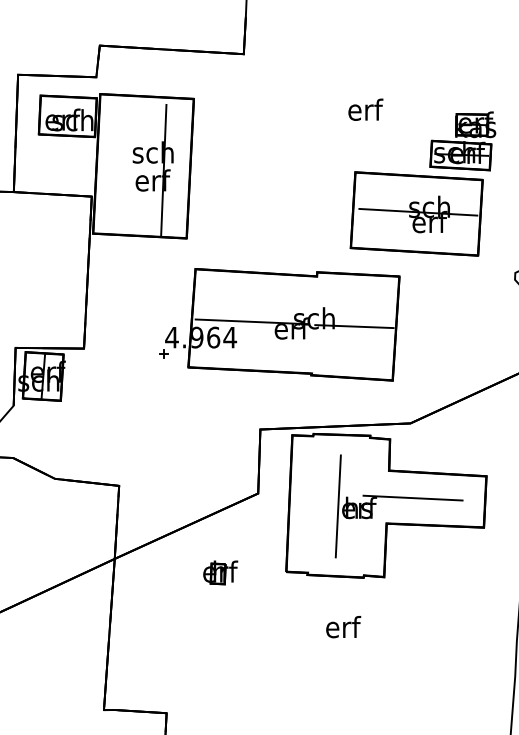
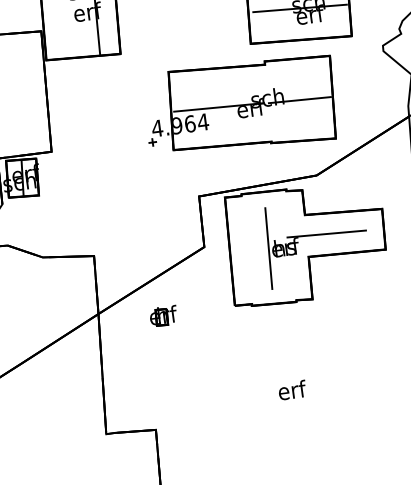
part: (279, 324) -> (240, 106), moved
part: (220, 572) -> (163, 316), moved
text: (343, 627) -> (292, 390), moved

